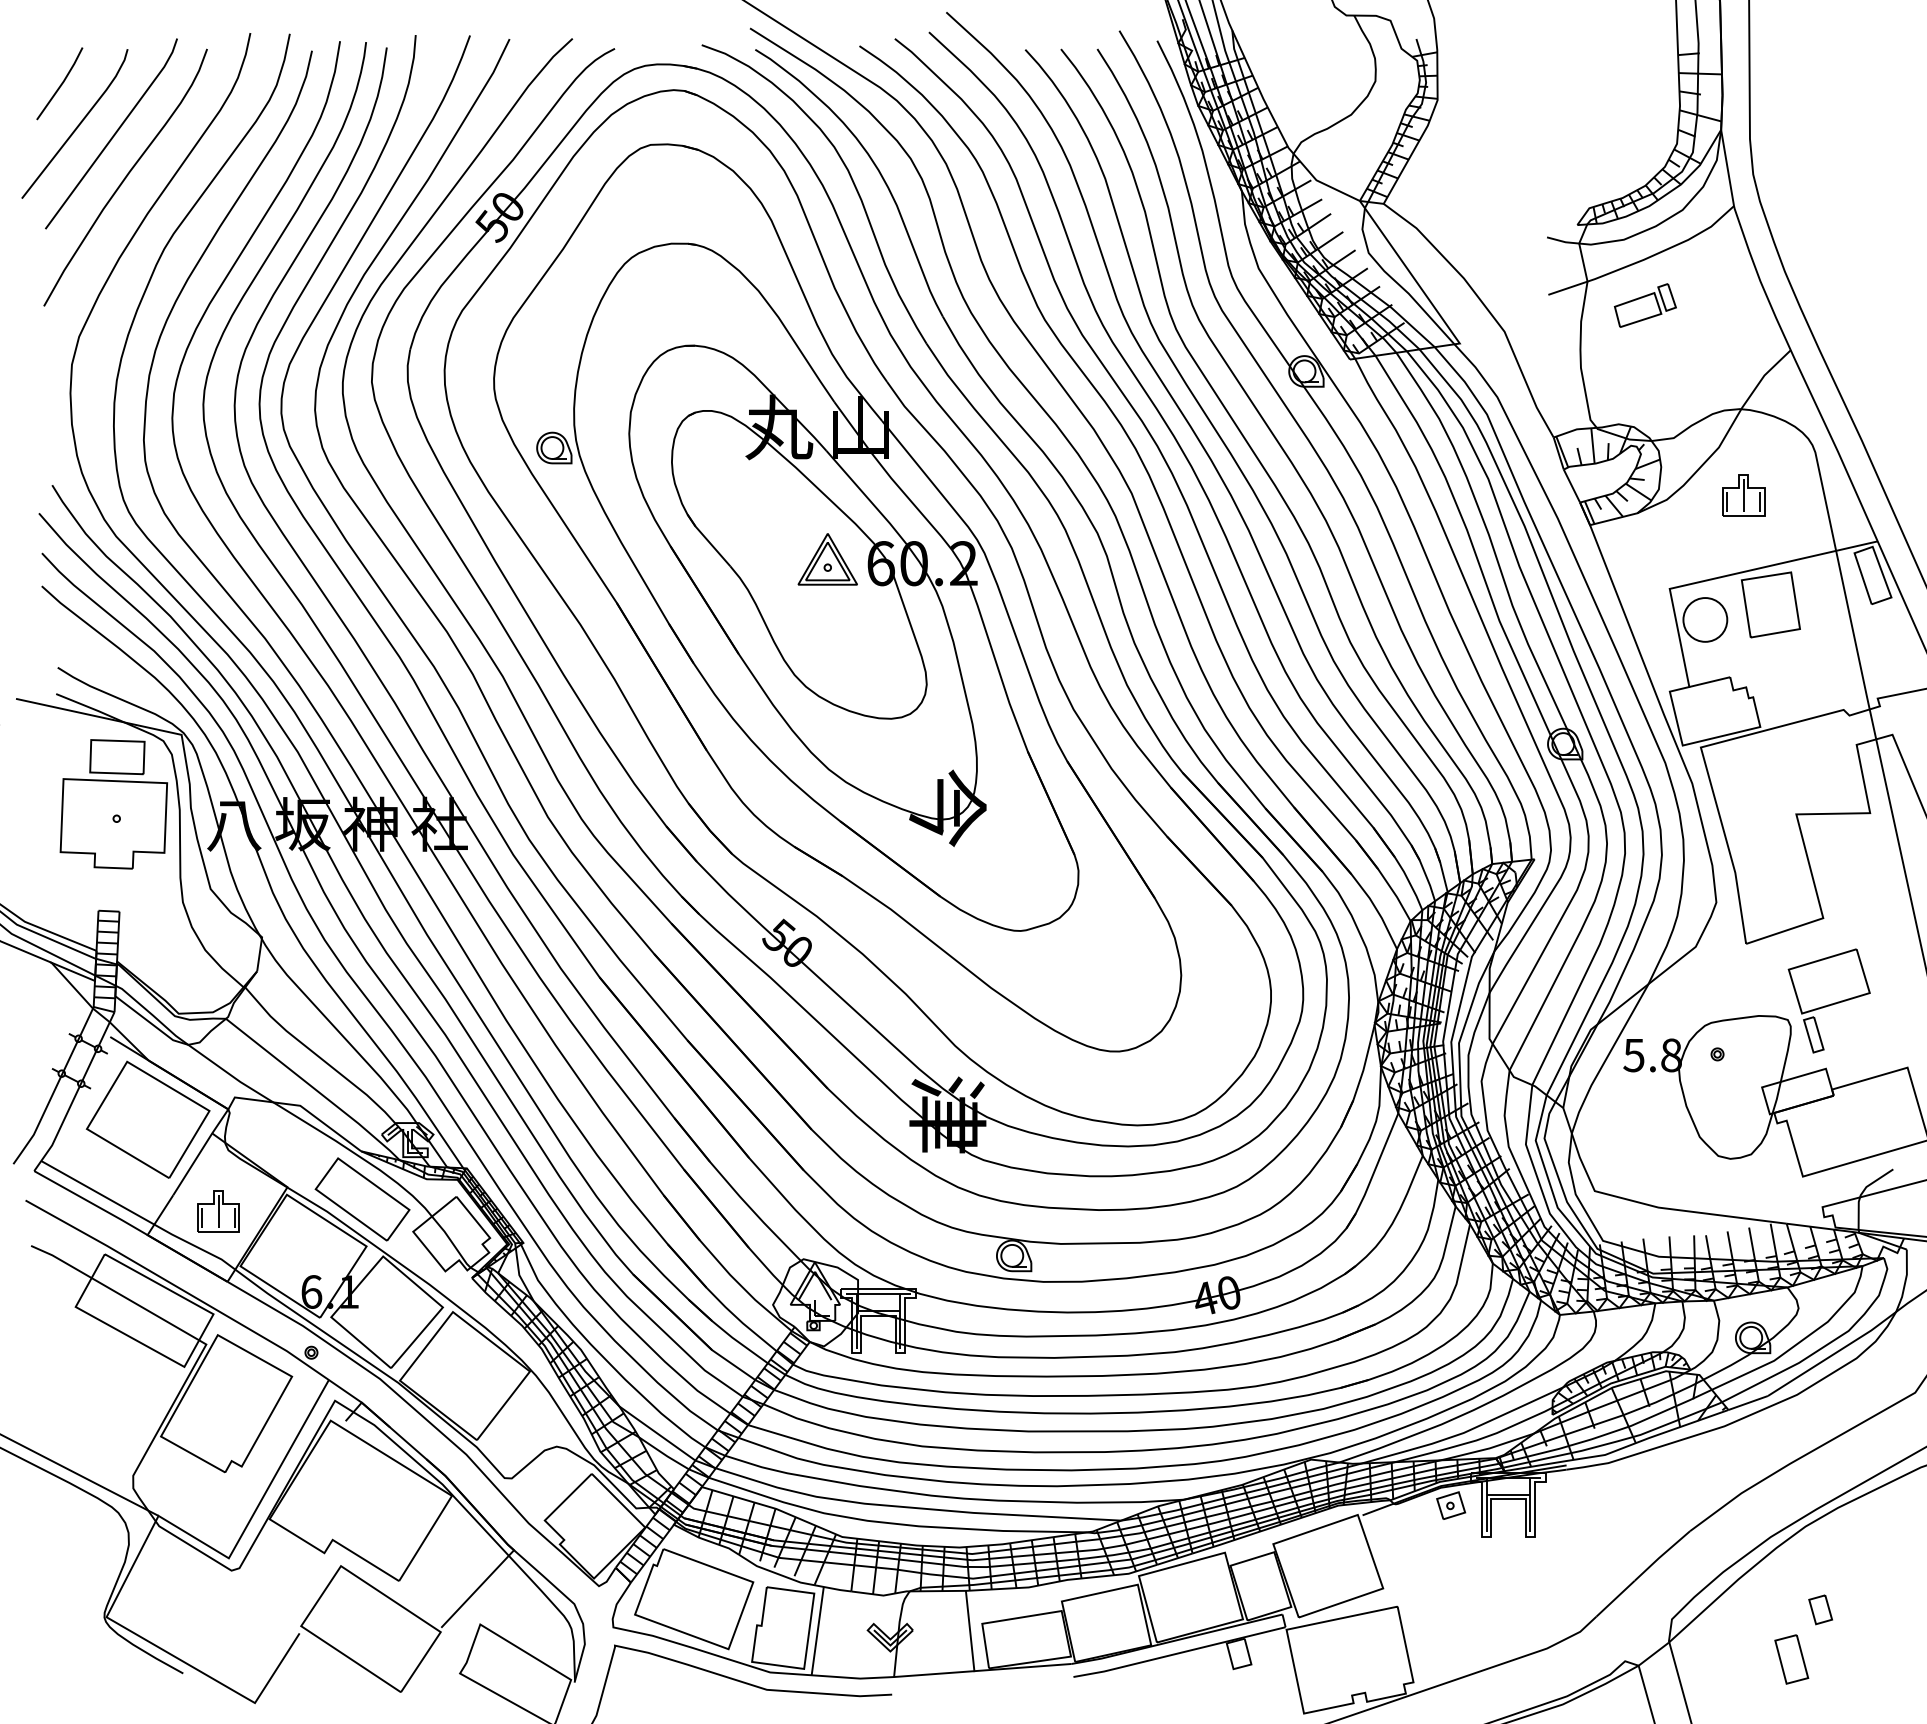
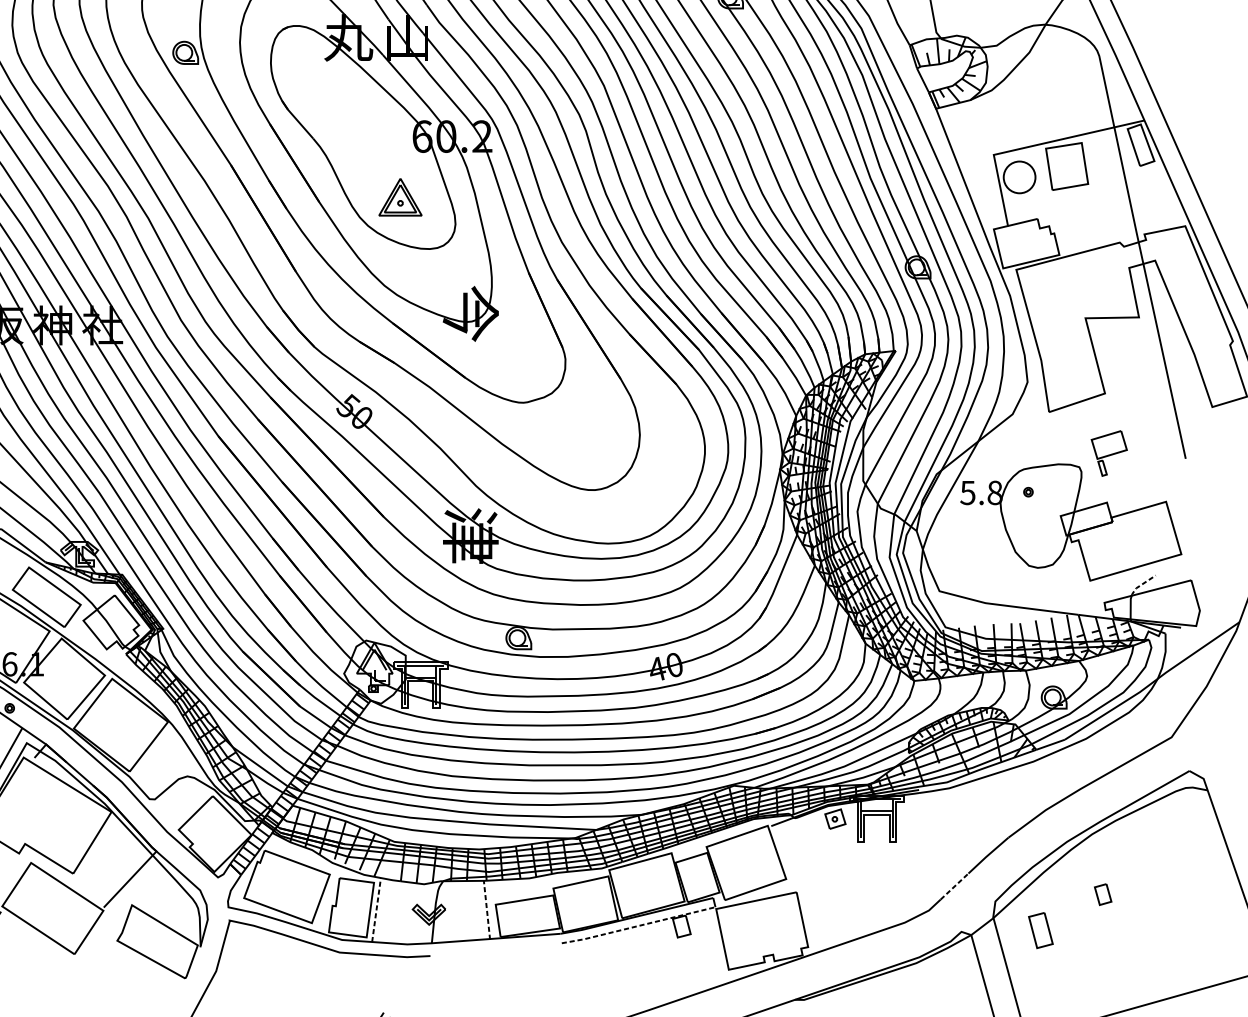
part: (1743, 495) -> (1047, 87), removed
part: (827, 559) -> (400, 197), moved
part: (1828, 1000) -> (1108, 453), size x0.6
line: (1873, 1182) -> (1141, 584), solid -> dashed
line: (1615, 1598) -> (954, 886), solid -> dashed
line: (817, 1631) -> (376, 910), solid -> dashed
line: (970, 1631) -> (487, 910), solid -> dashed
line: (1178, 1653) -> (637, 926), solid -> dashed
part: (1791, 1659) -> (1040, 930), moved

